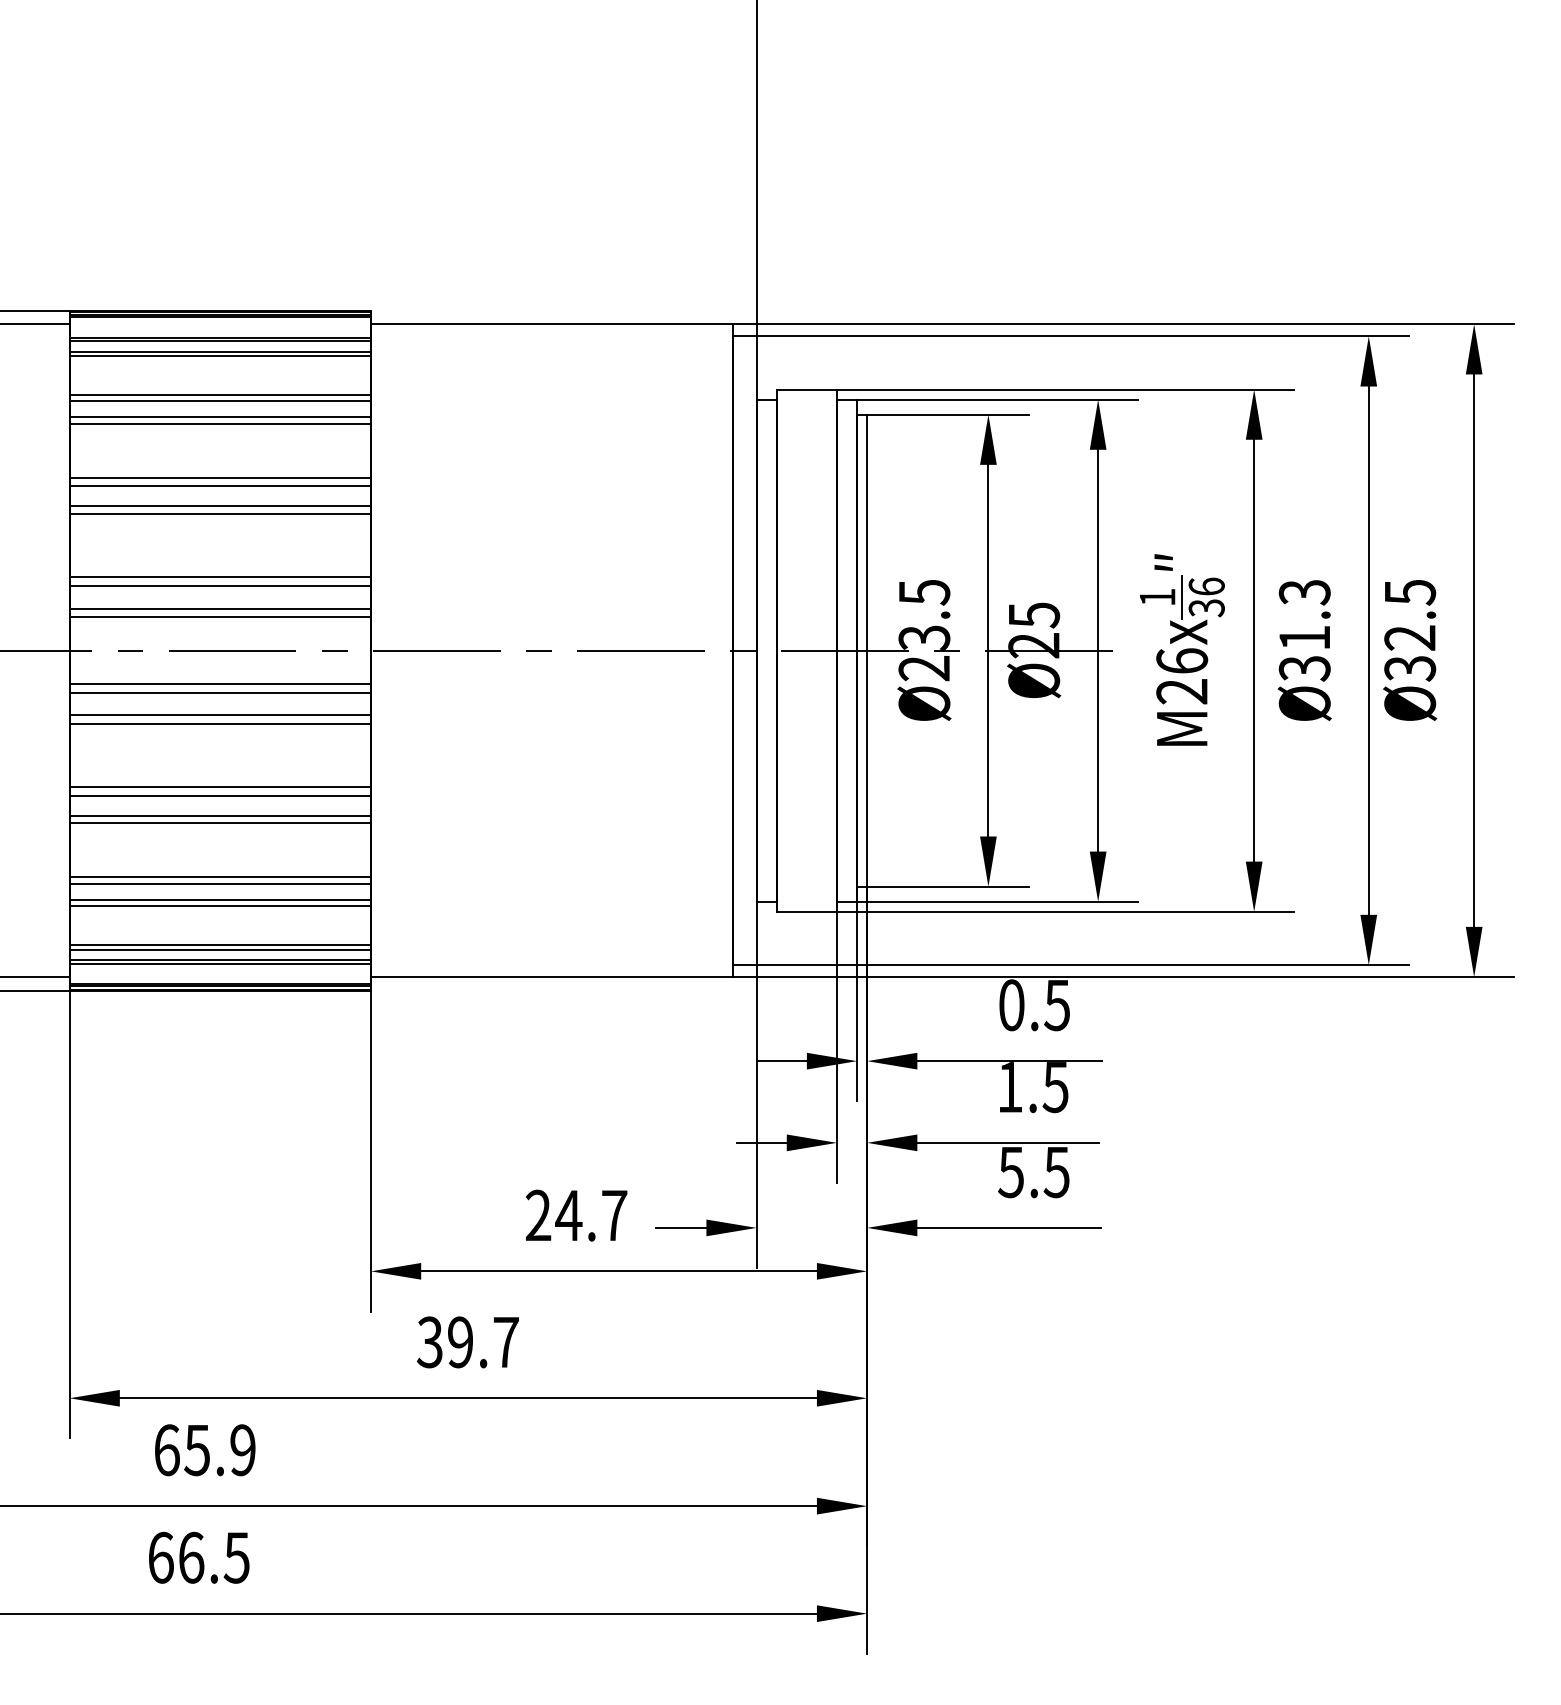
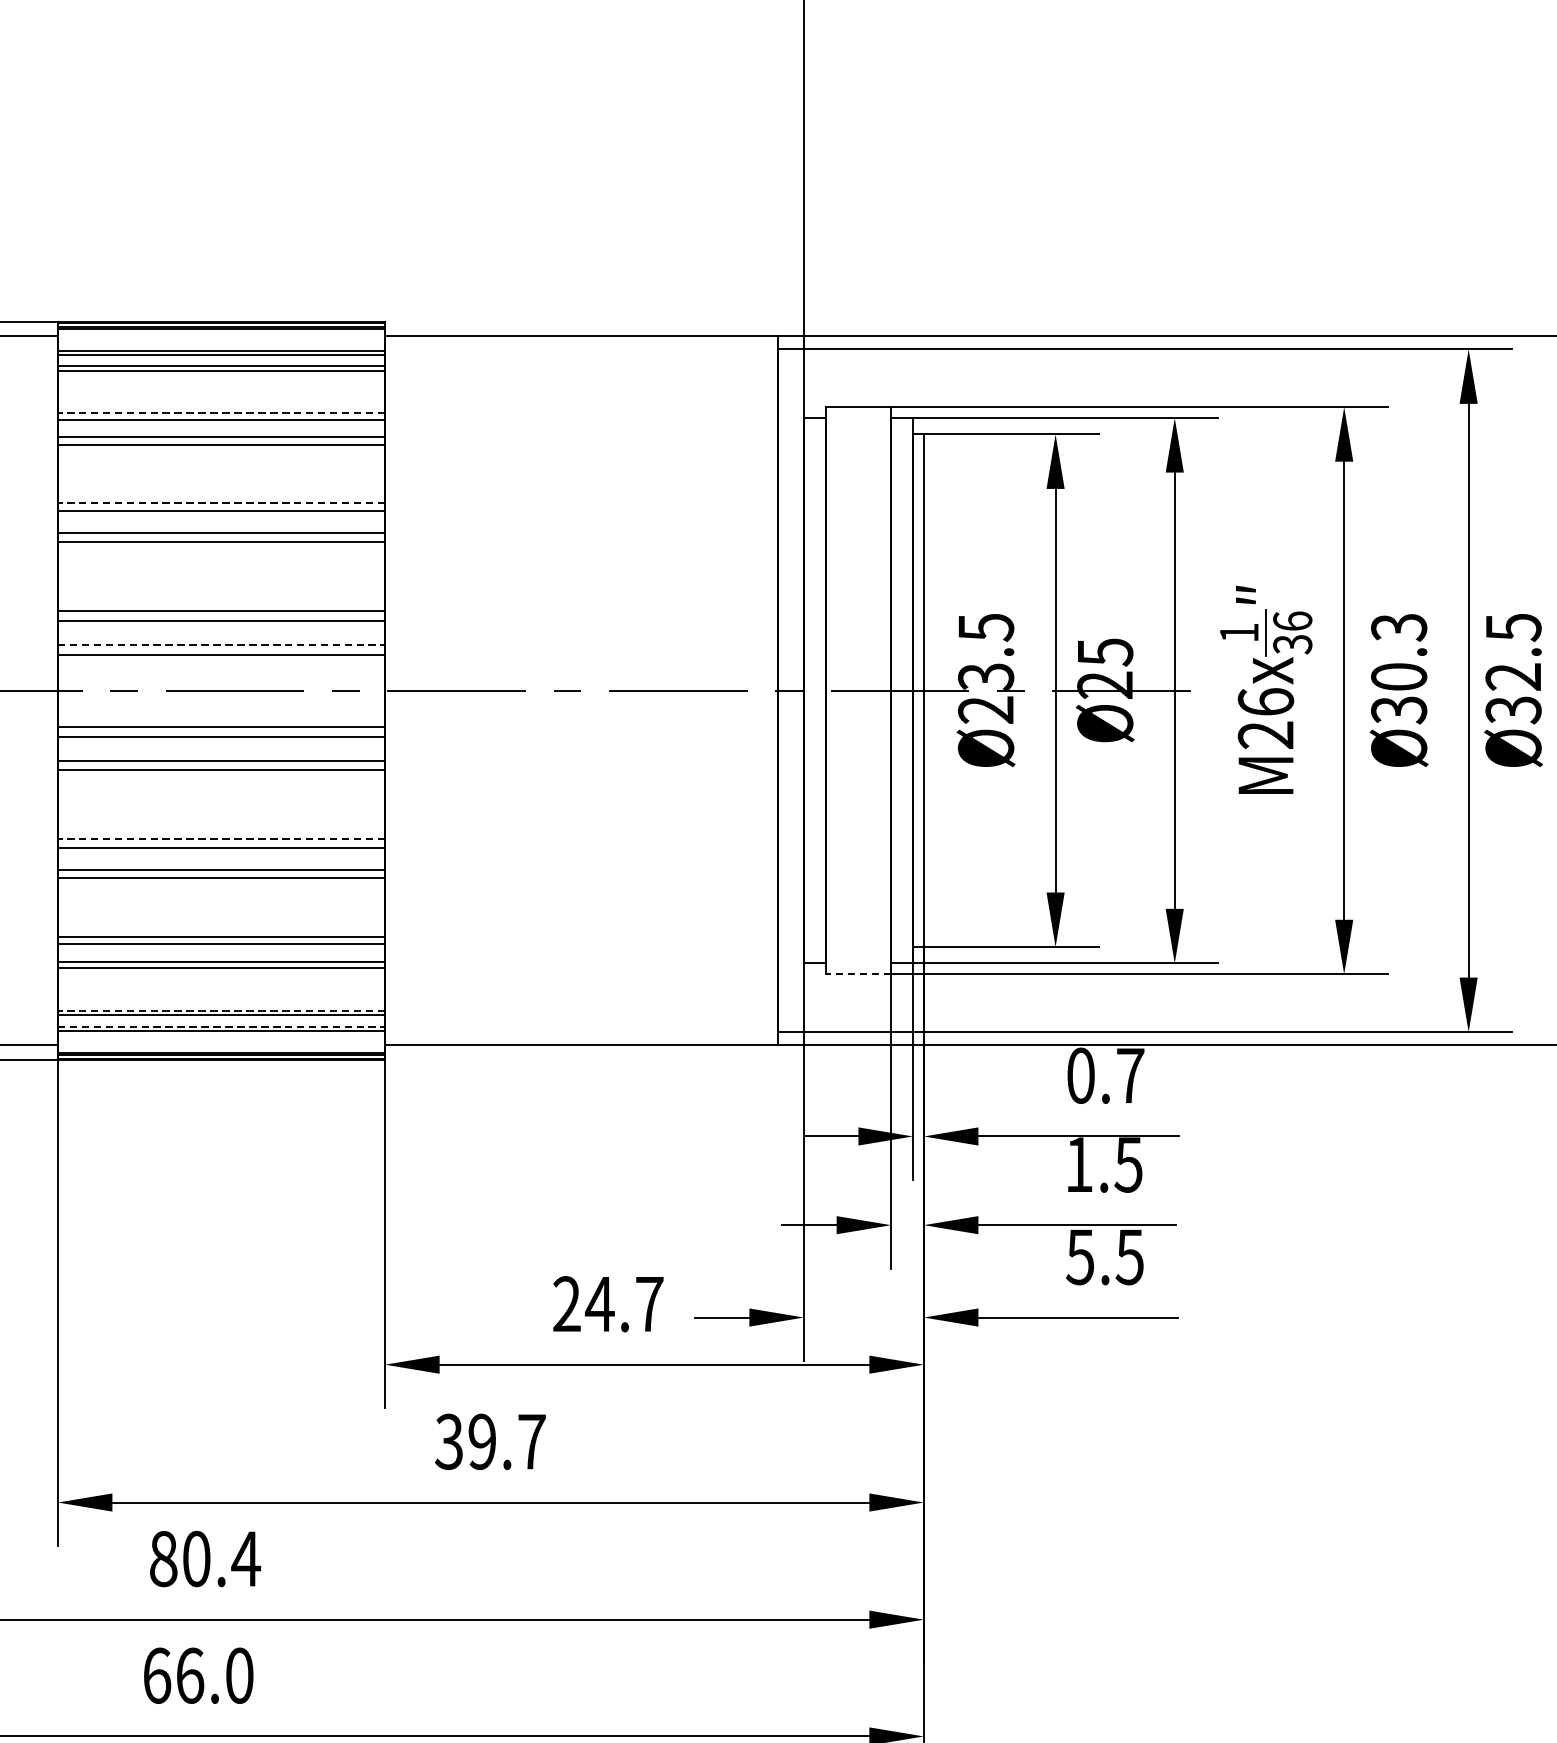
line: (220, 395) -> (221, 413), solid -> dashed
line: (220, 477) -> (221, 502), solid -> dashed
line: (220, 608) -> (221, 644), solid -> dashed
text: (1304, 637) -> (1398, 676), Ø31.3 -> Ø30.3
line: (220, 787) -> (221, 839), solid -> dashed
line: (806, 911) -> (858, 973), solid -> dashed
line: (220, 945) -> (221, 1010), solid -> dashed
line: (220, 959) -> (221, 1026), solid -> dashed
text: (1057, 1005) -> (1130, 1076), 0.5 -> 0.7
text: (205, 1450) -> (205, 1559), 65.9 -> 80.4
text: (236, 1557) -> (239, 1675), 66.5 -> 66.0

